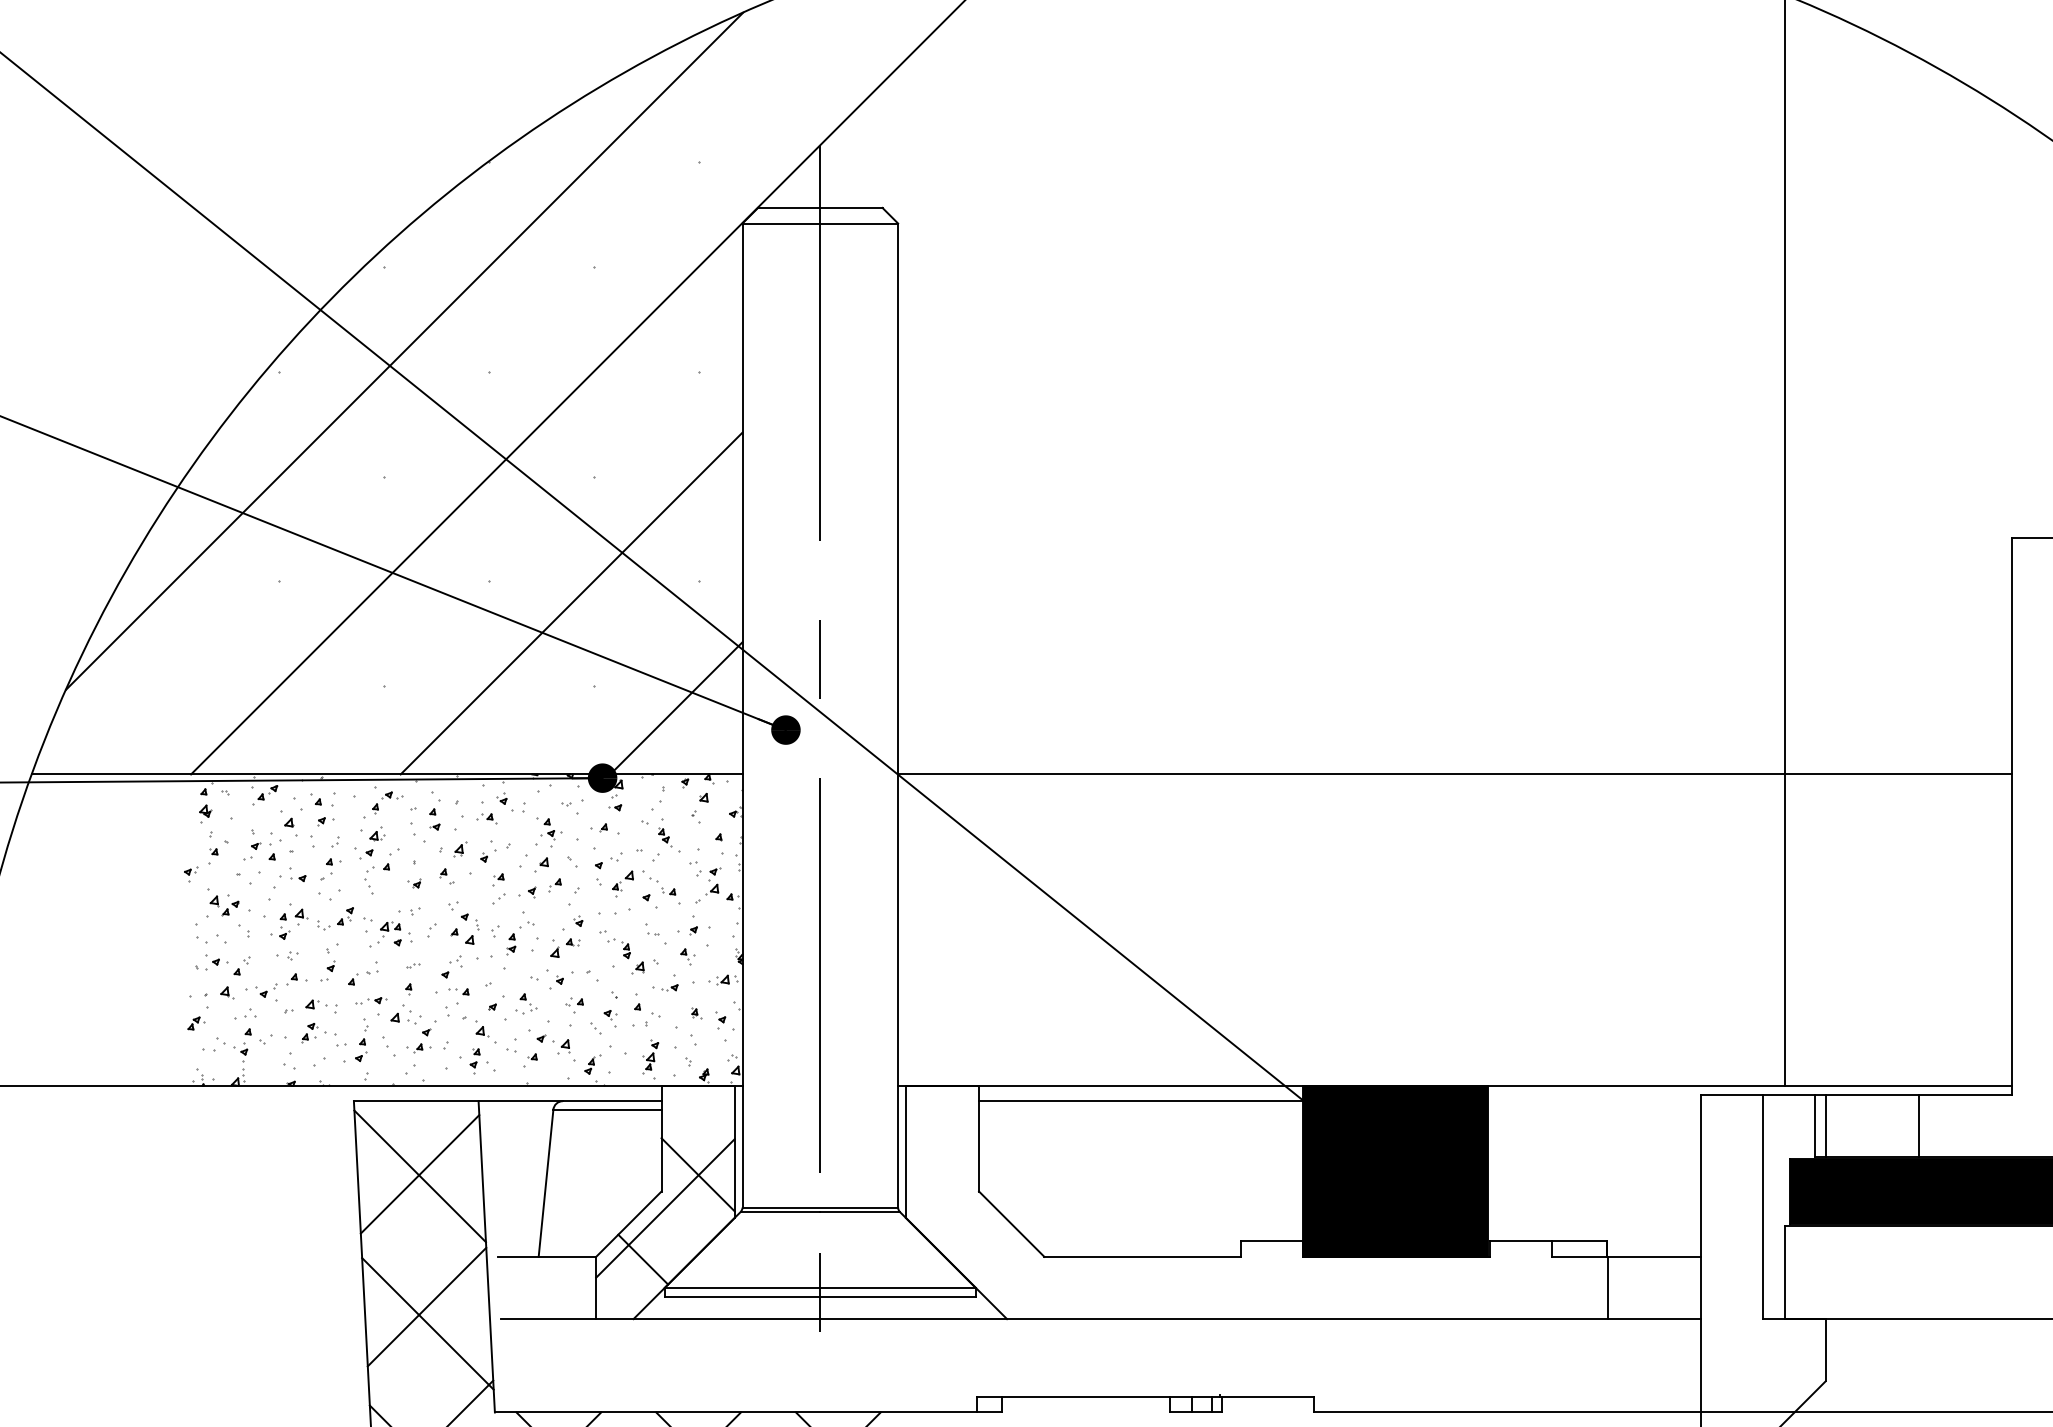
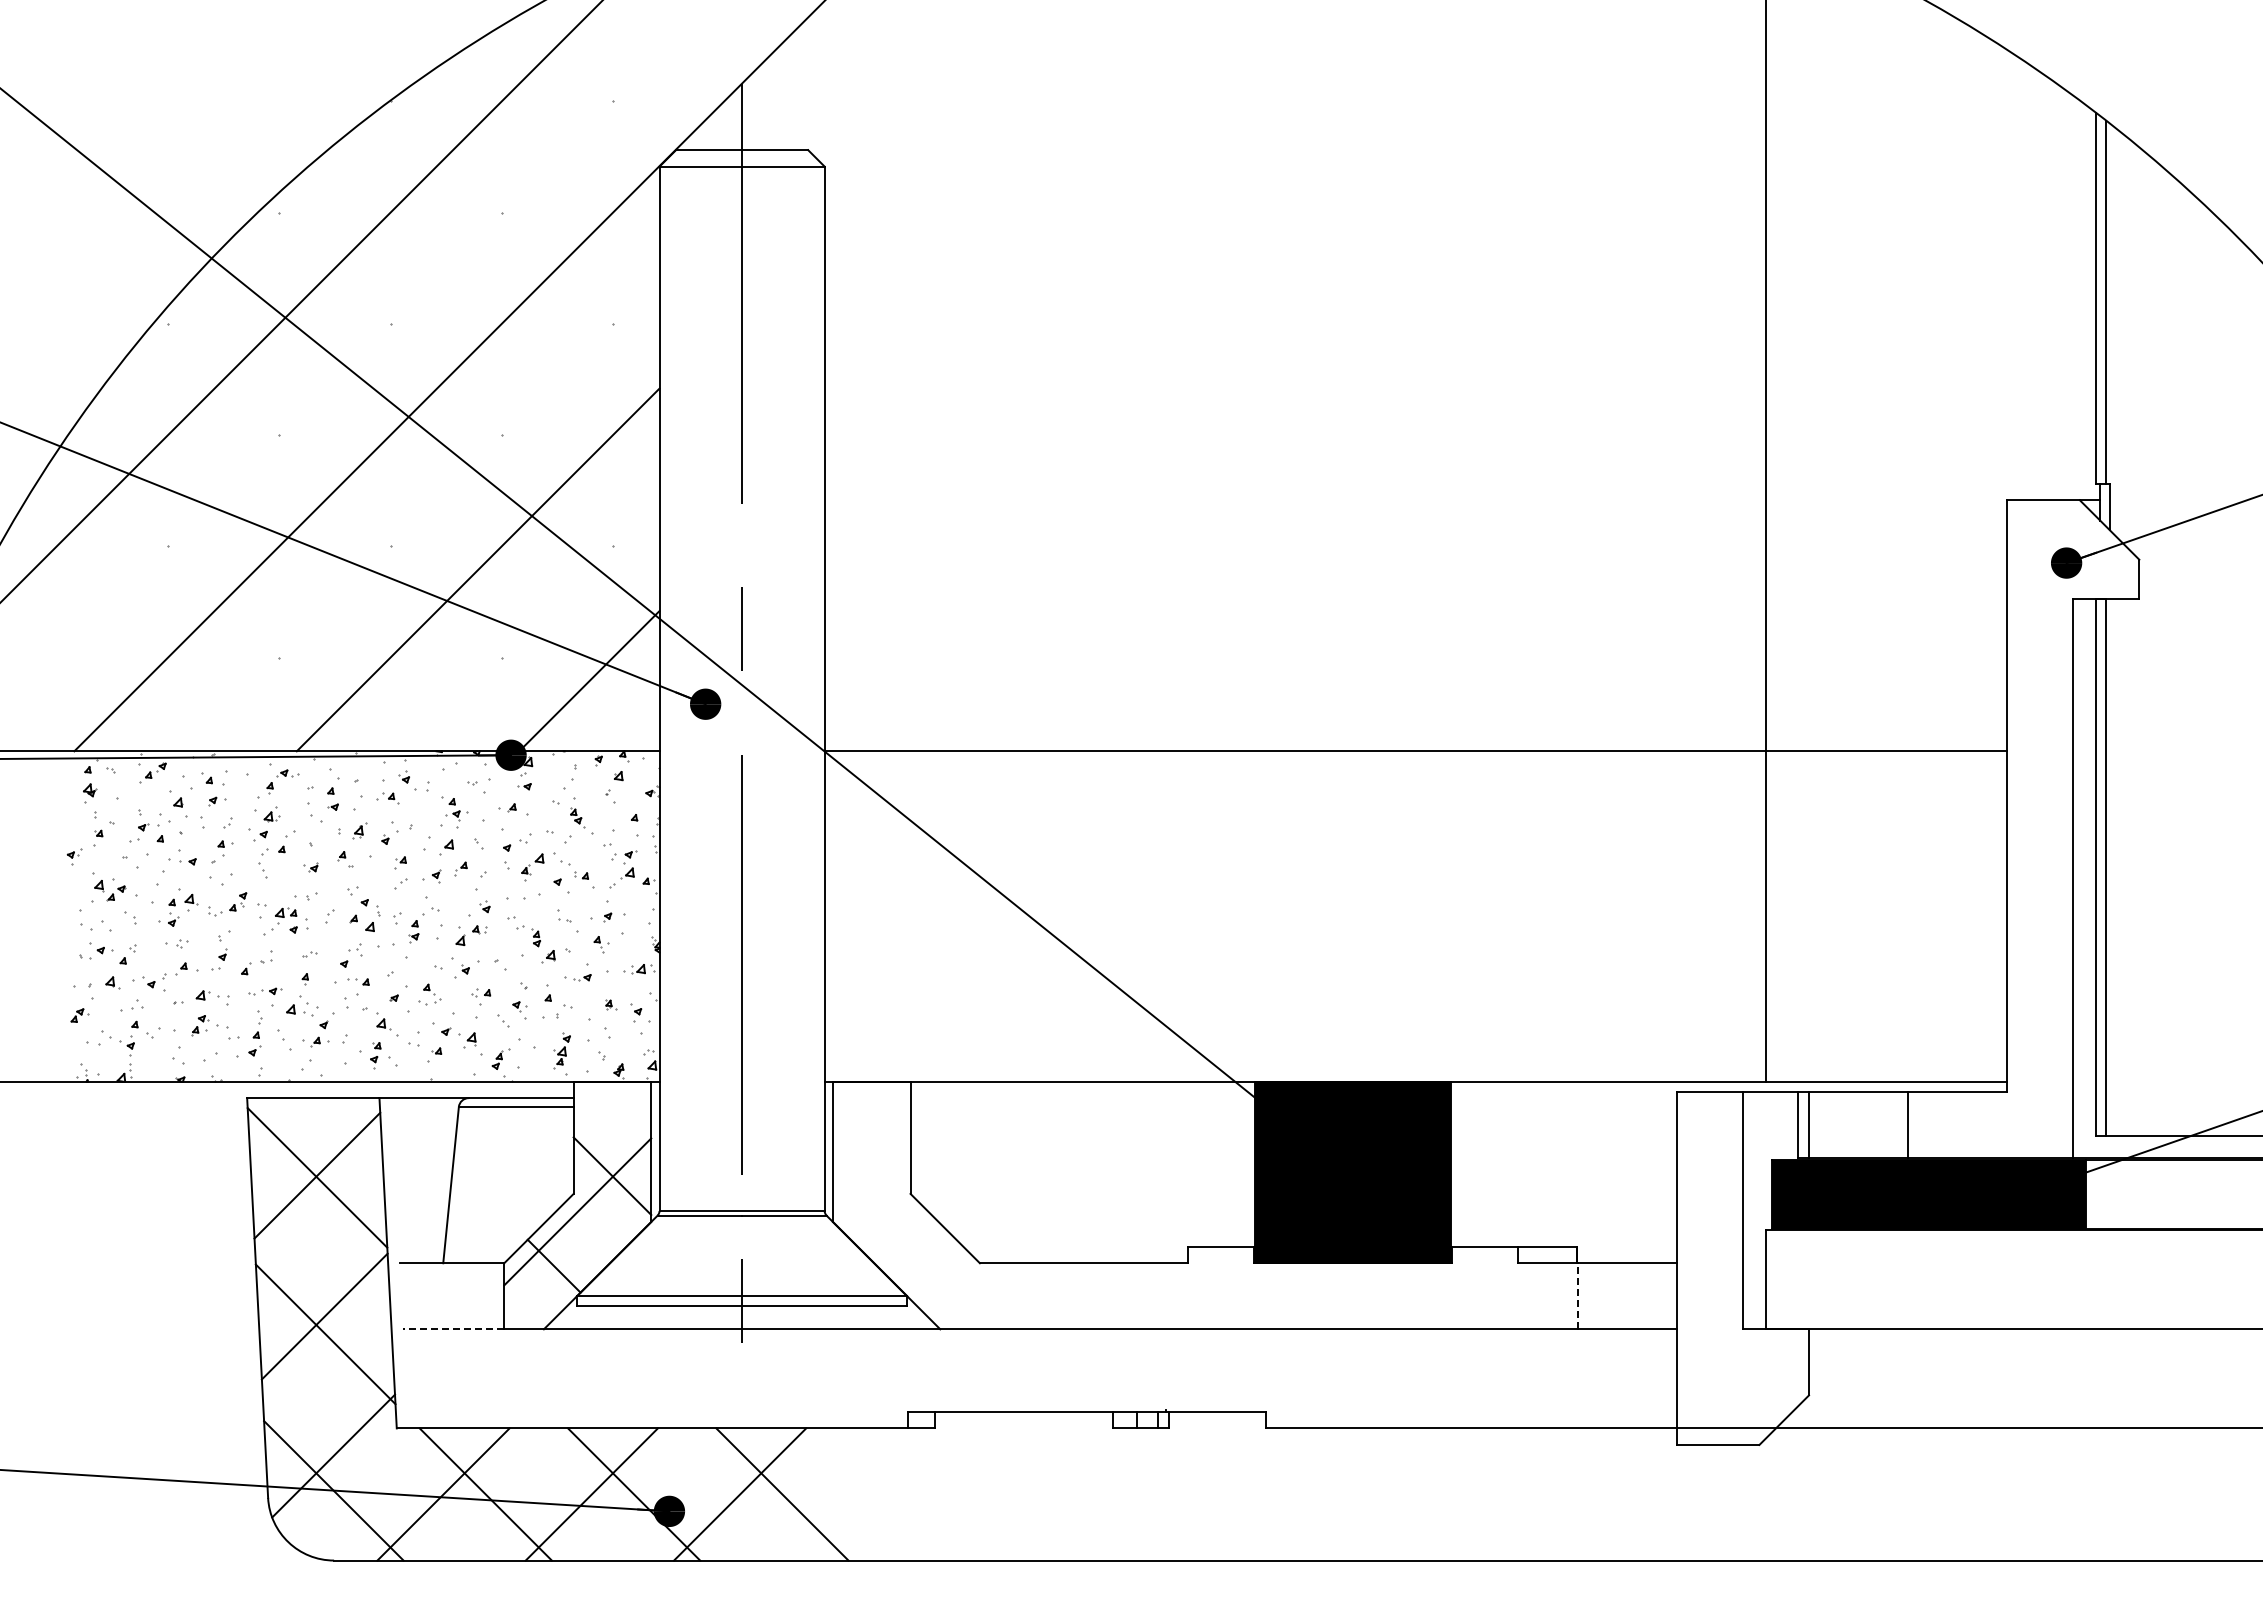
line: (1141, 1101) -> (1082, 1098), removed
line: (1607, 1287) -> (1577, 1295), solid -> dashed
line: (548, 1319) -> (453, 1329), solid -> dashed

